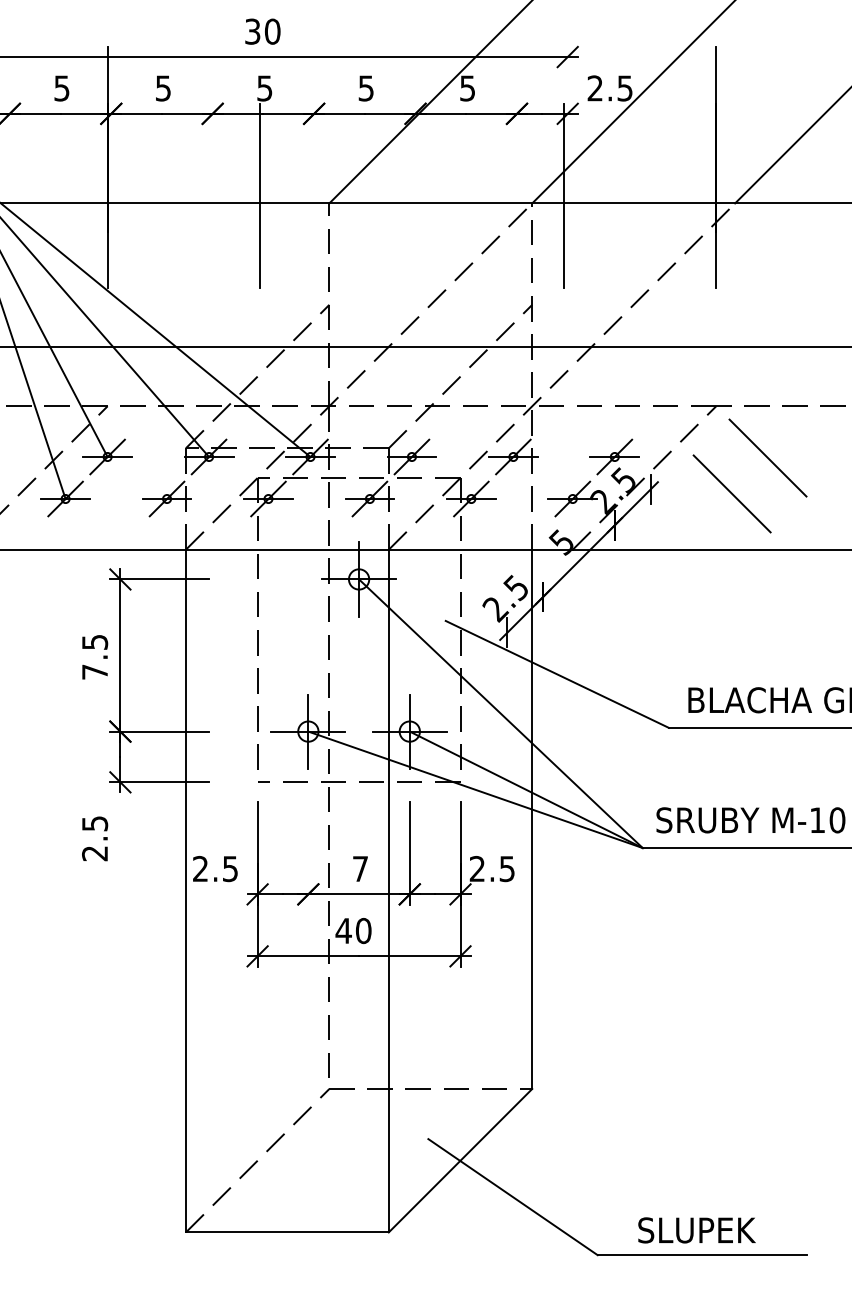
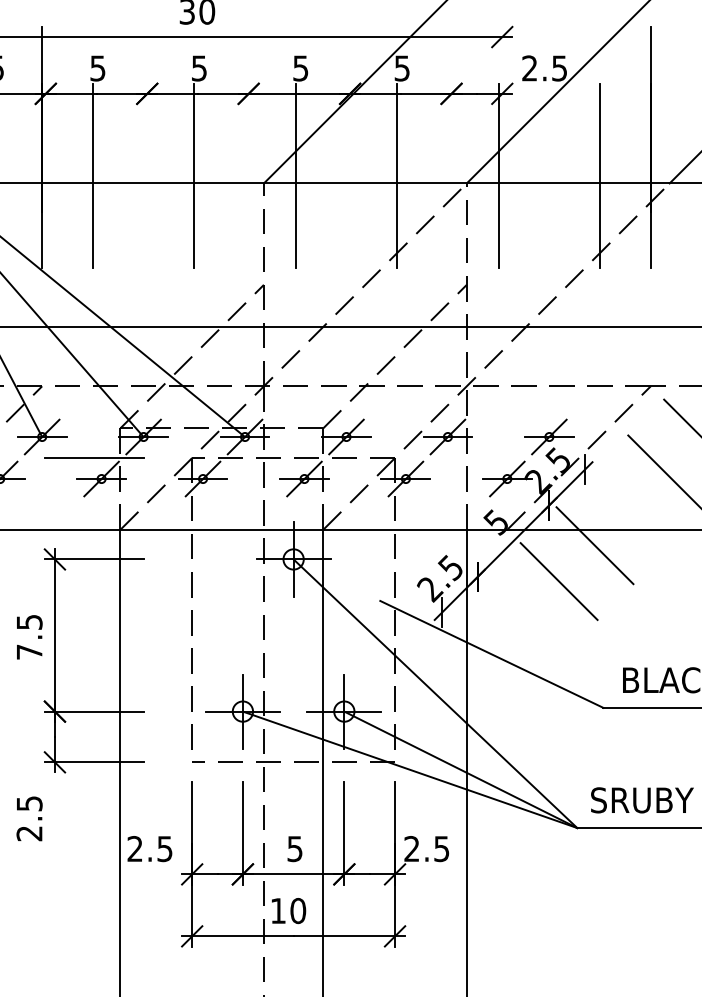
line: (158, 195) -> (93, 175), added
line: (361, 195) -> (296, 175), added
line: (462, 195) -> (397, 175), added
line: (665, 195) -> (600, 175), added
line: (159, 478) -> (94, 458), added
line: (659, 565) -> (594, 545), added
line: (624, 601) -> (559, 581), added
line: (308, 852) -> (243, 832), added
text: (360, 869) -> (295, 849), 7 -> 5
text: (343, 930) -> (278, 910), 40 -> 10

